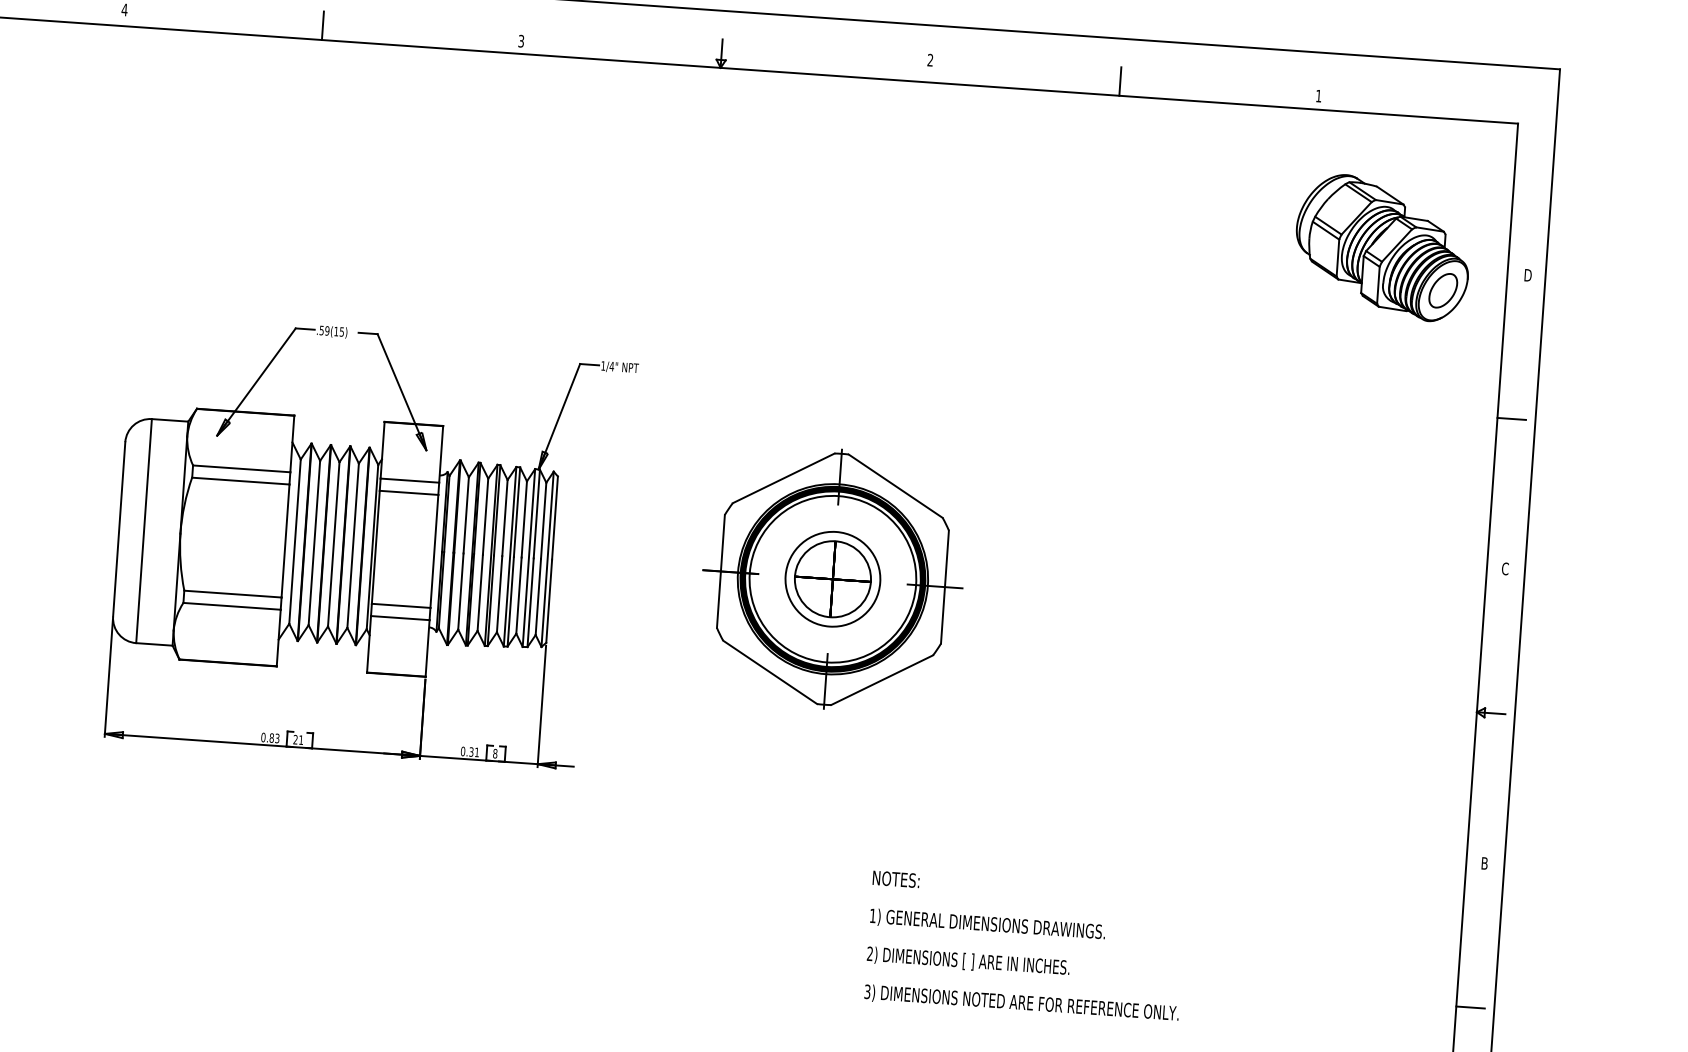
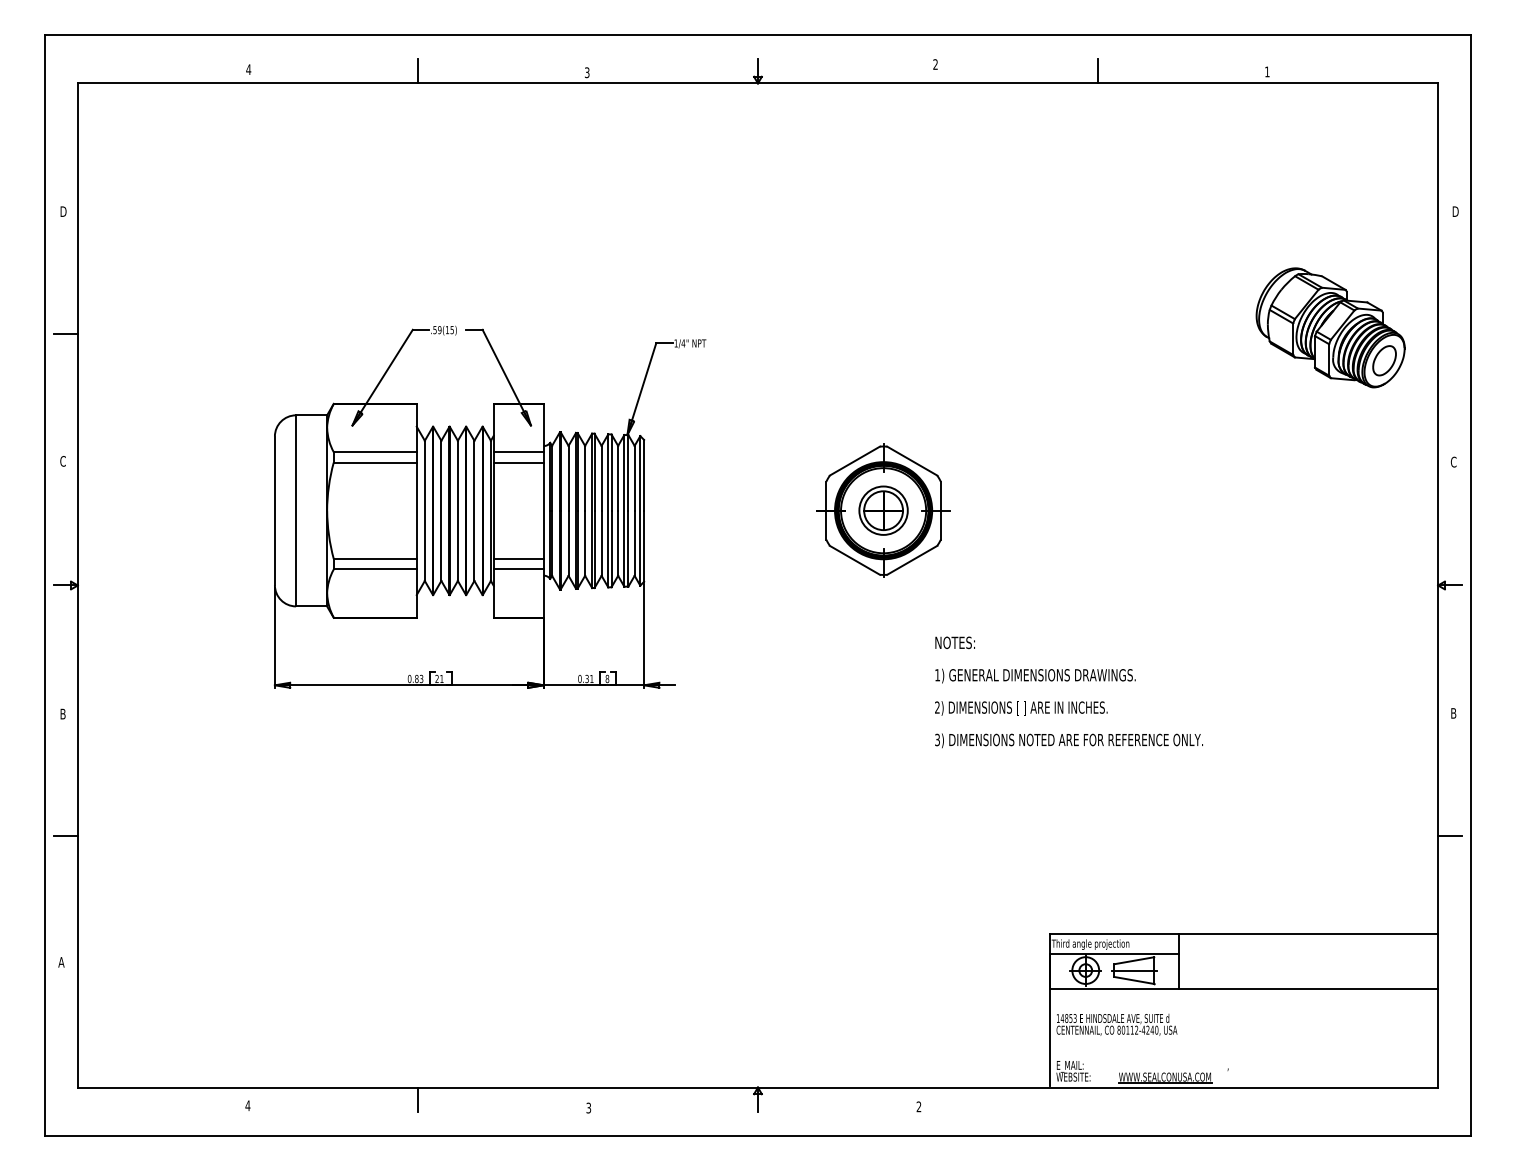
part: (1382, 247) -> (1330, 327), moved
line: (1511, 418) -> (1450, 334), removed
part: (832, 578) -> (883, 510), size x0.6
text: (1025, 946) -> (1068, 692), moved

